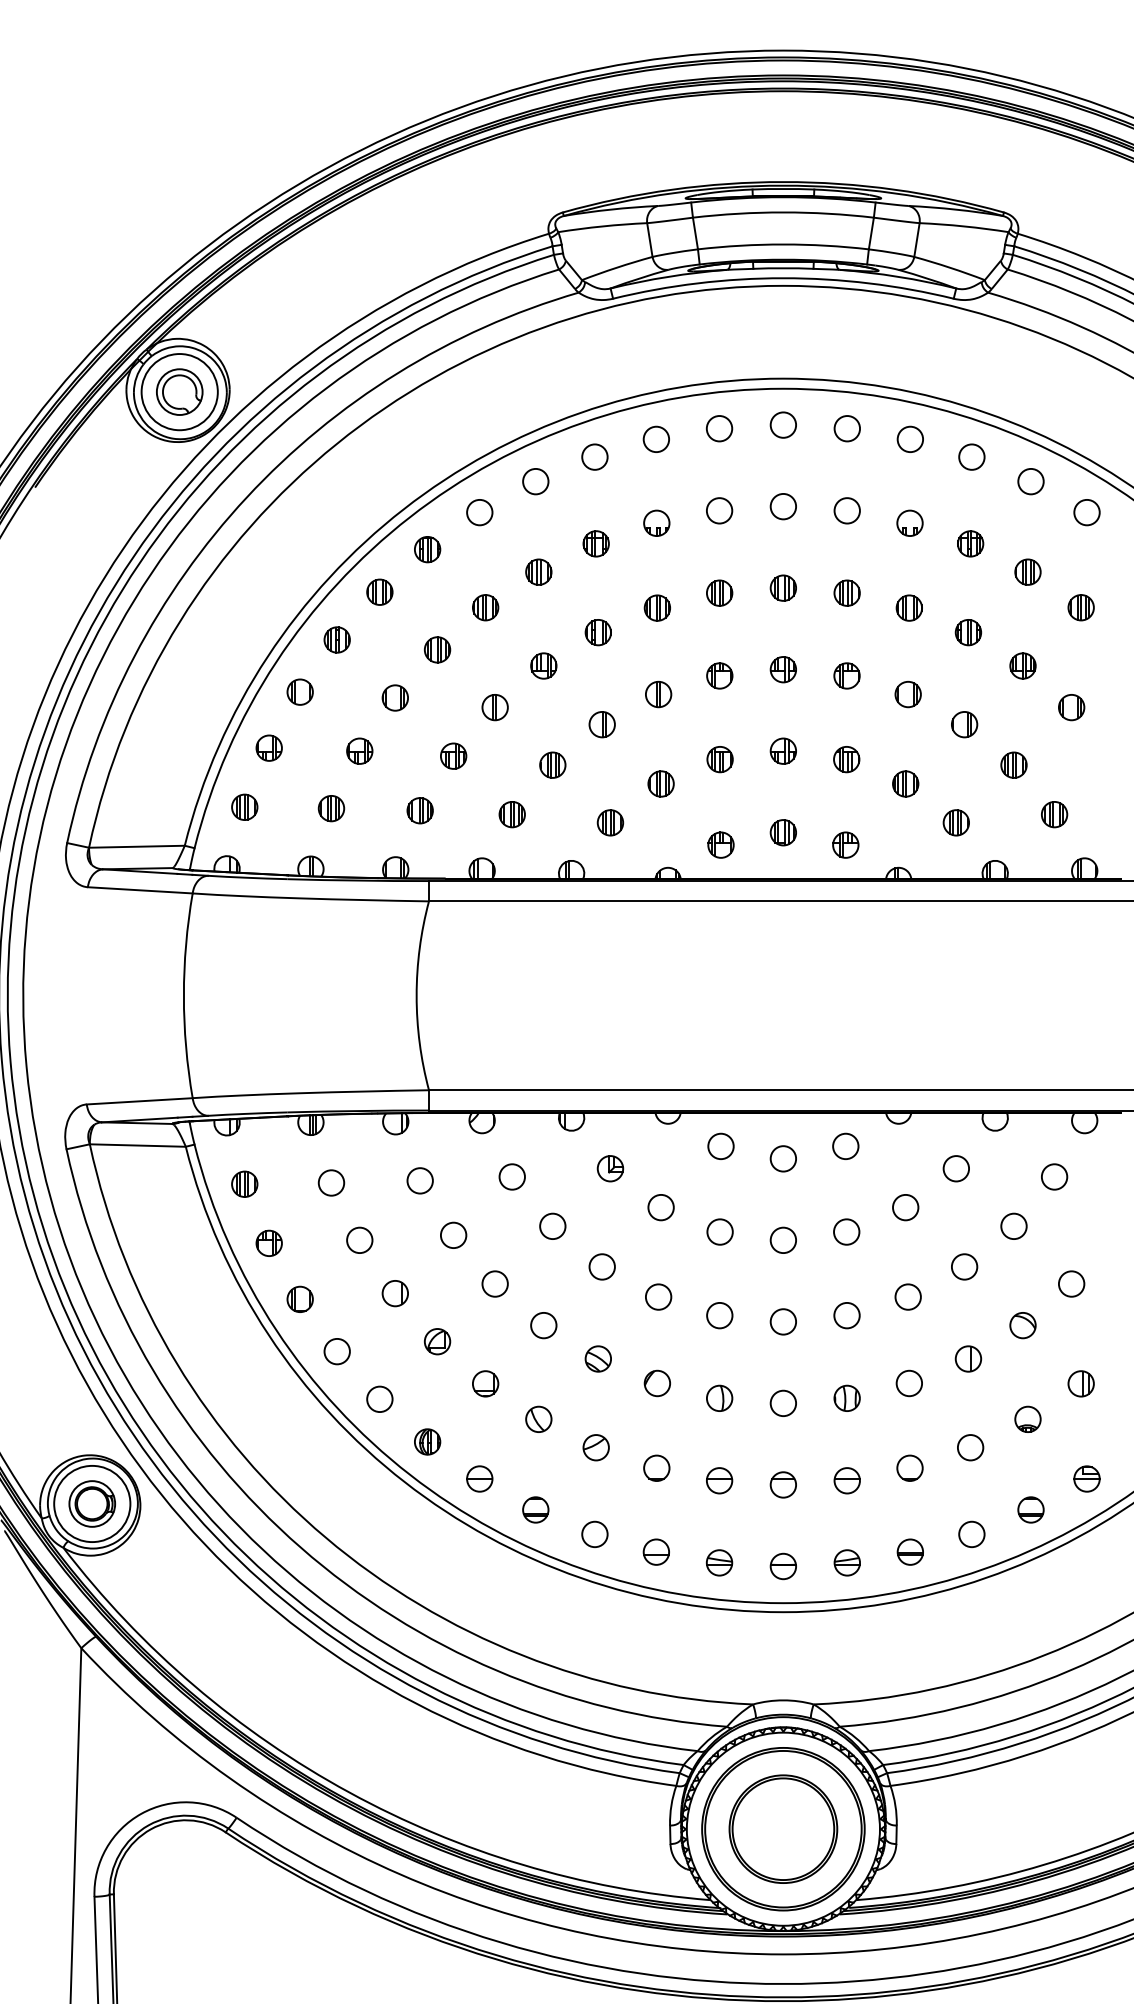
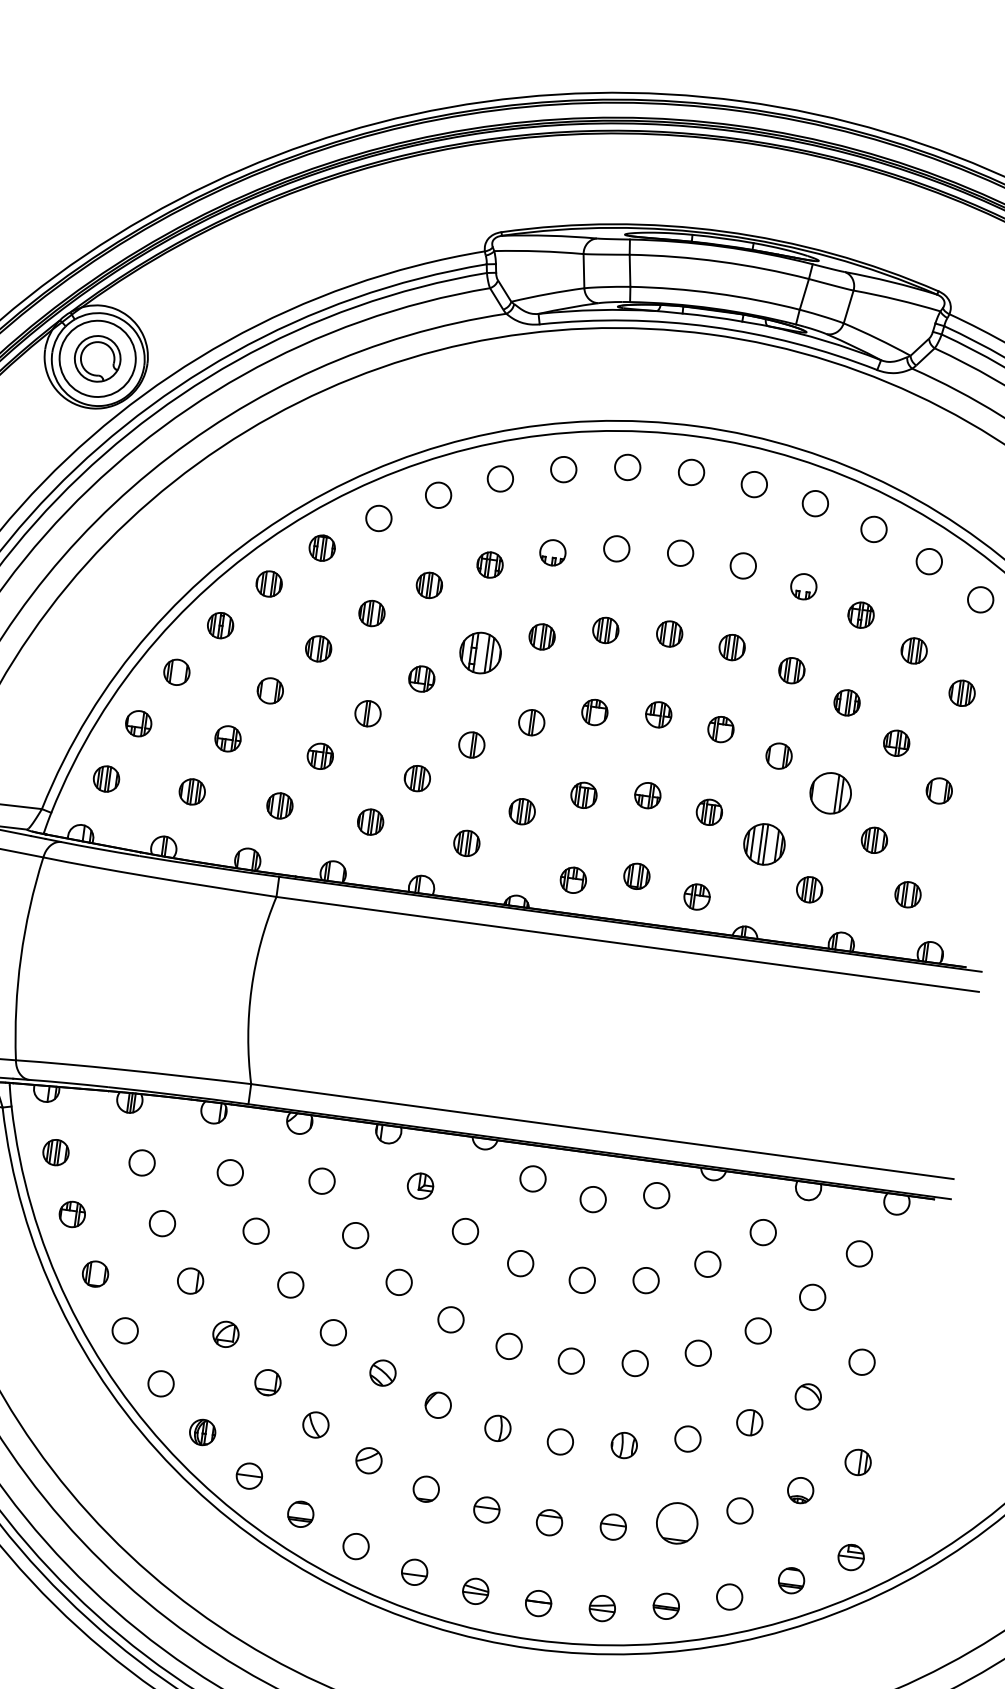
part: (597, 632) -> (479, 653), size x1.6
part: (964, 724) -> (830, 793), size x1.6
part: (905, 783) -> (764, 843), size x1.6
circle: (909, 1467) -> (676, 1522), size x1.6

